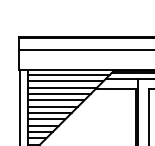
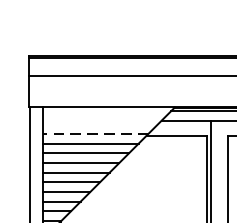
line: (68, 75) -> (104, 115), removed
line: (65, 81) -> (100, 124), removed
line: (62, 87) -> (95, 133), solid -> dashed

